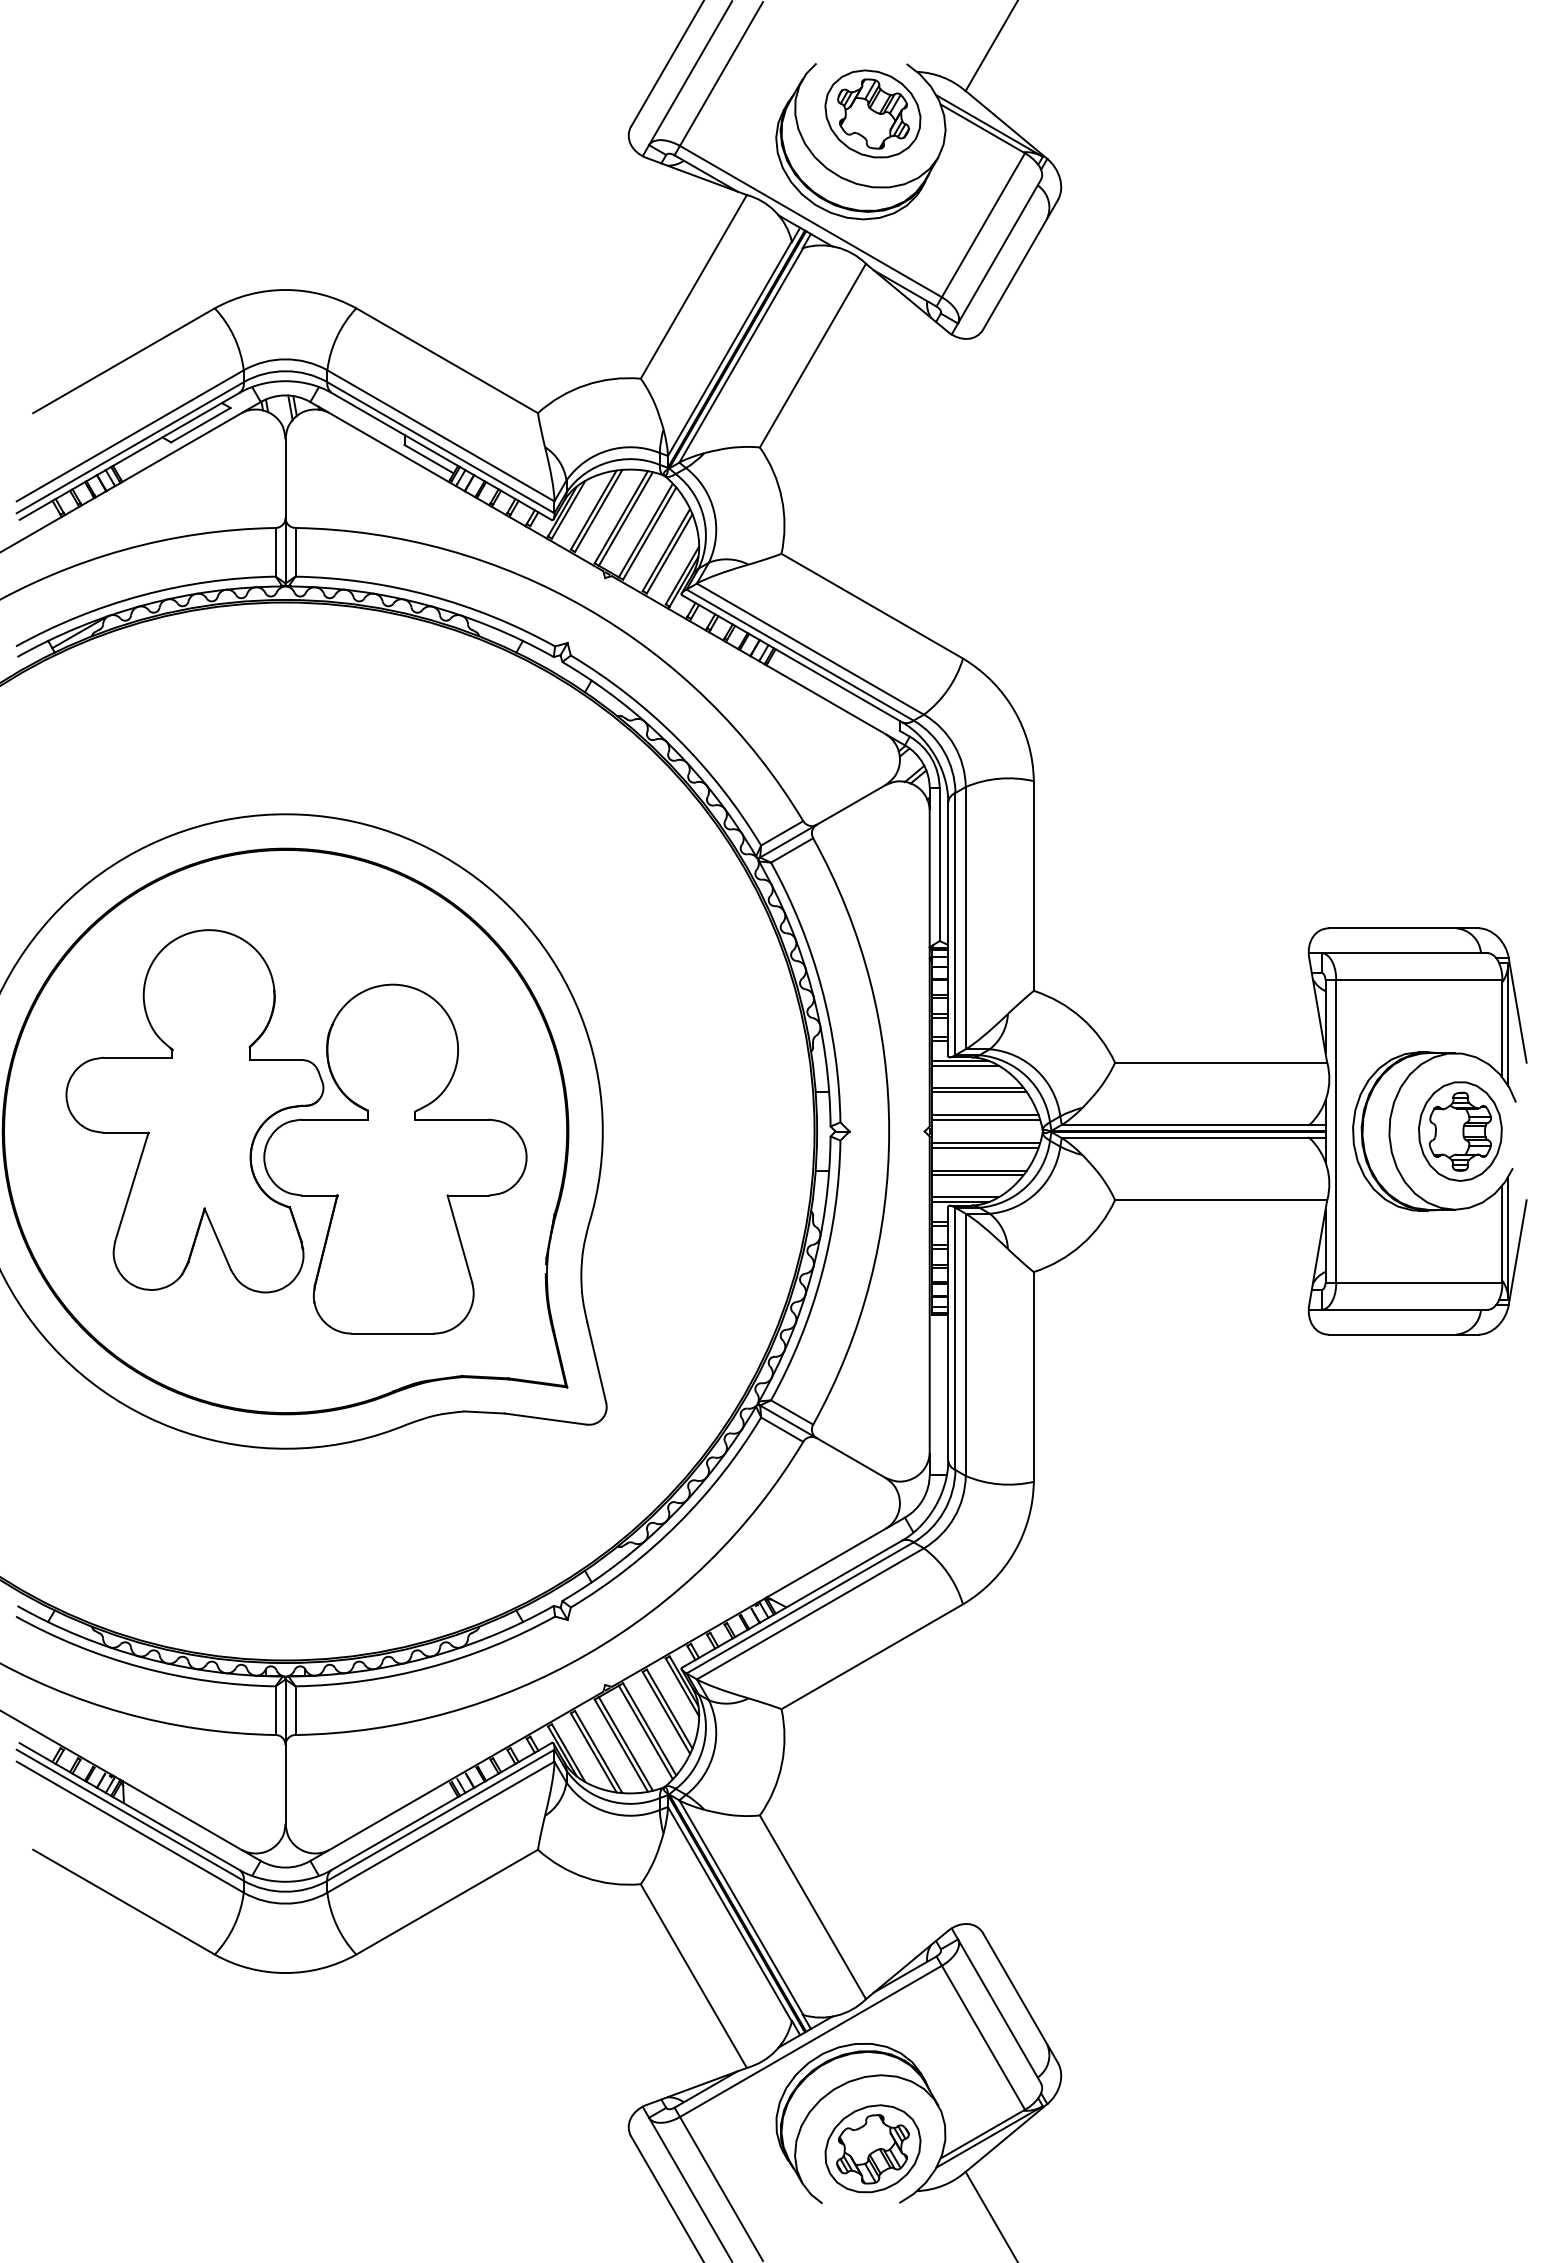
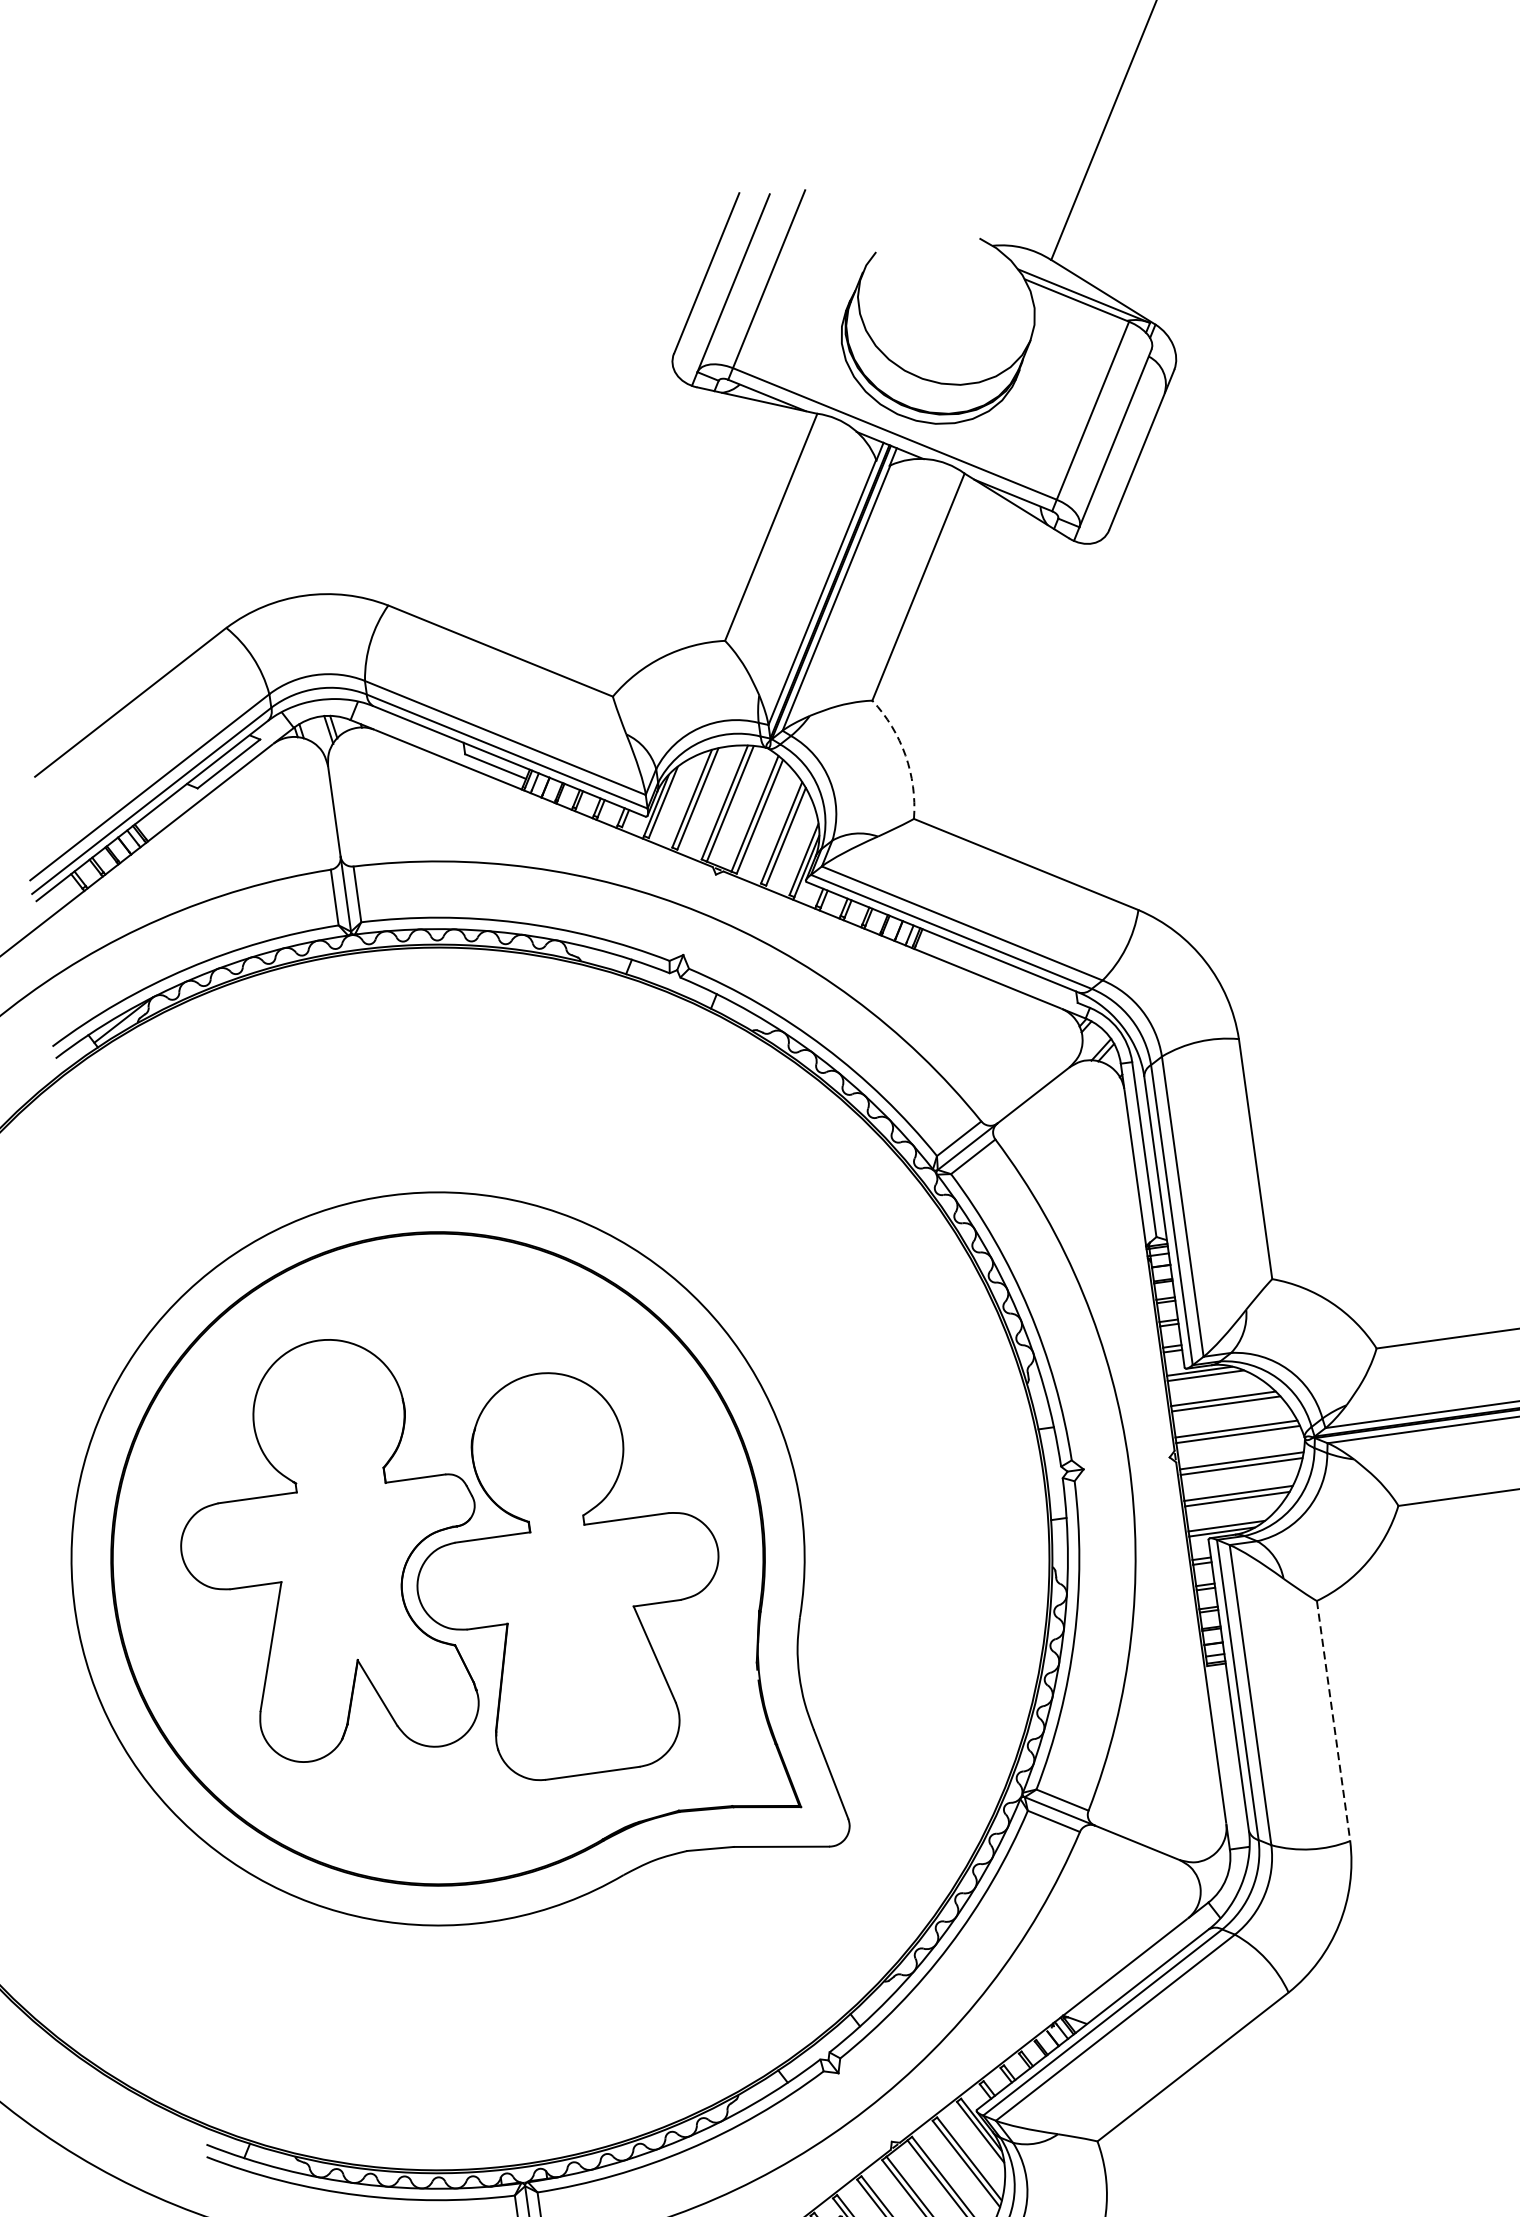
part: (872, 113) -> (948, 300), removed
arc: (781, 498) -> (905, 755), solid -> dashed
line: (1033, 1376) -> (1333, 1720), solid -> dashed

